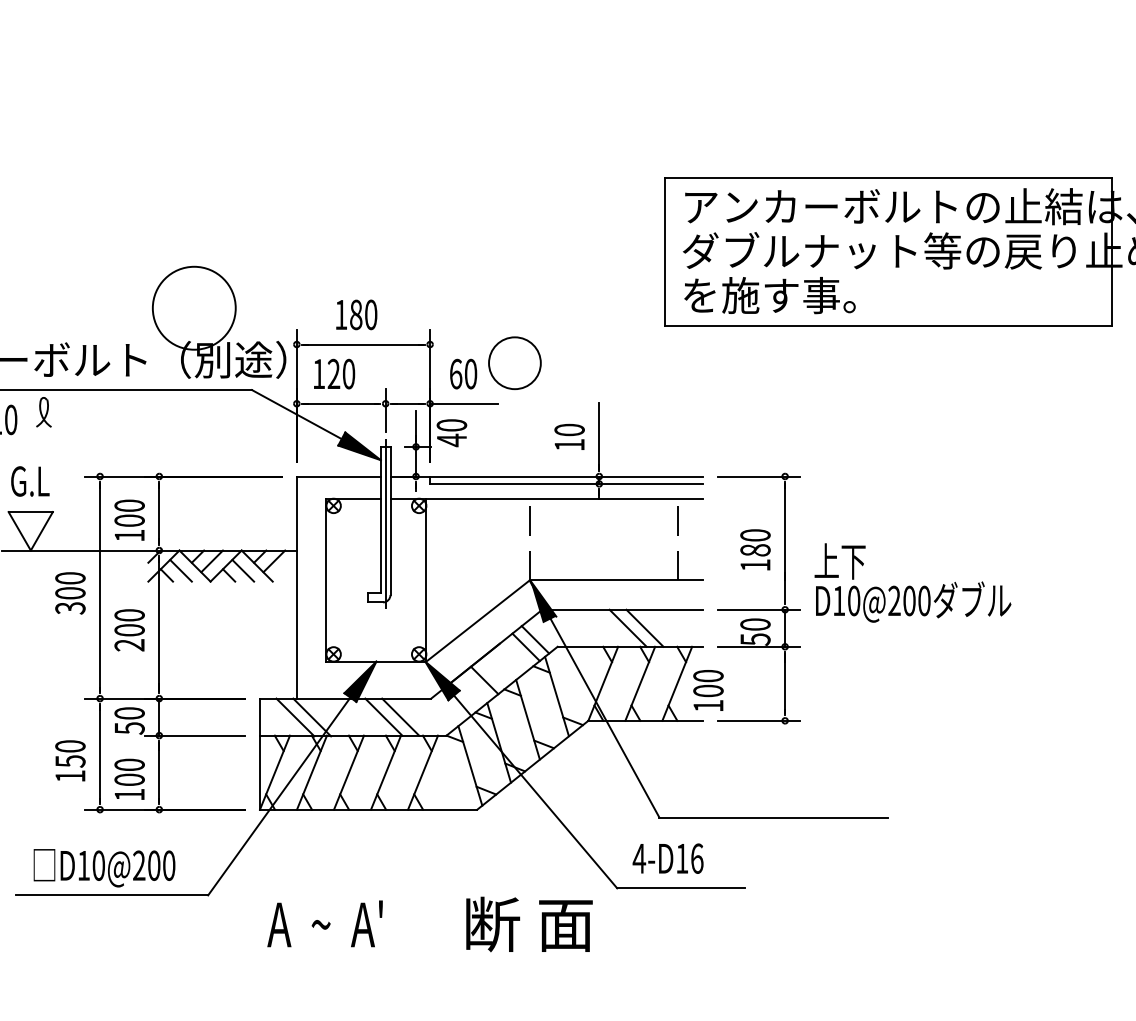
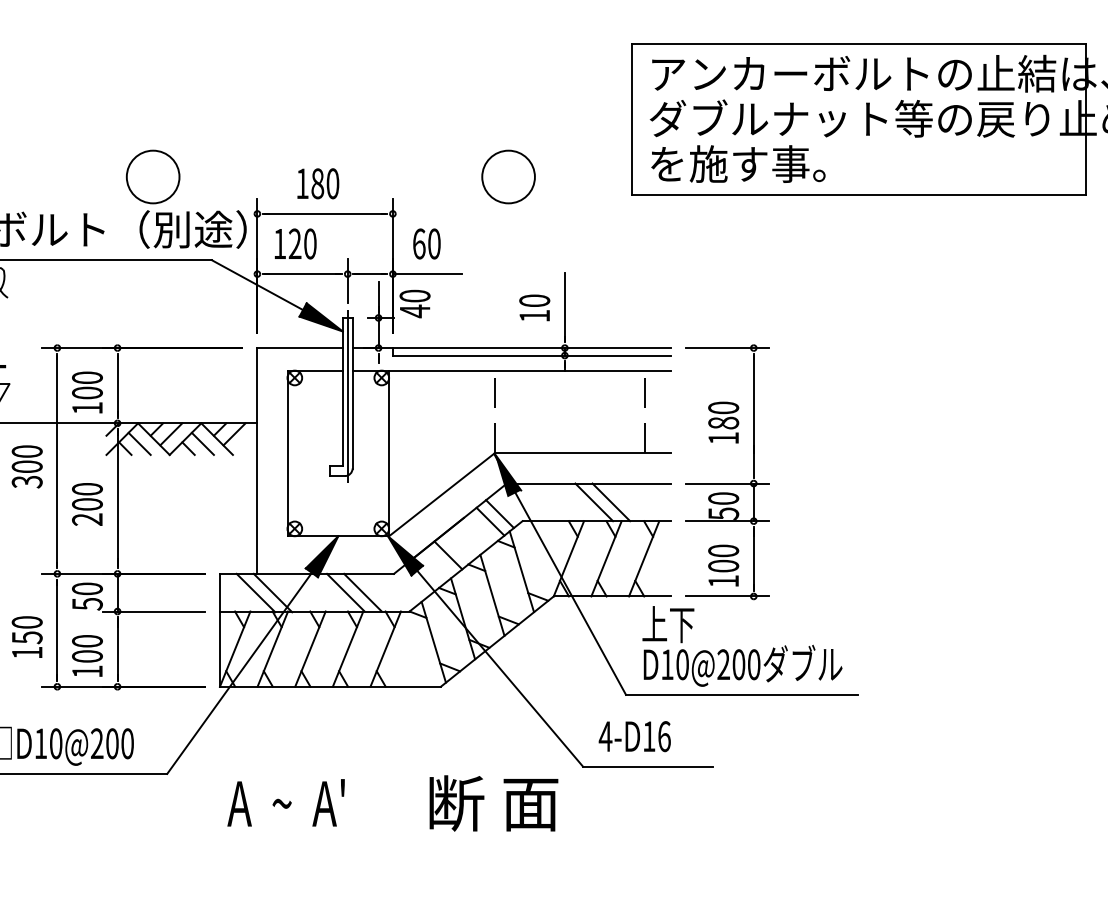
circle: (194, 308) -> (153, 177), size x0.62
circle: (514, 362) -> (508, 176), moved
text: (912, 582) -> (741, 645), moved
text: (708, 690) -> (723, 565), moved

